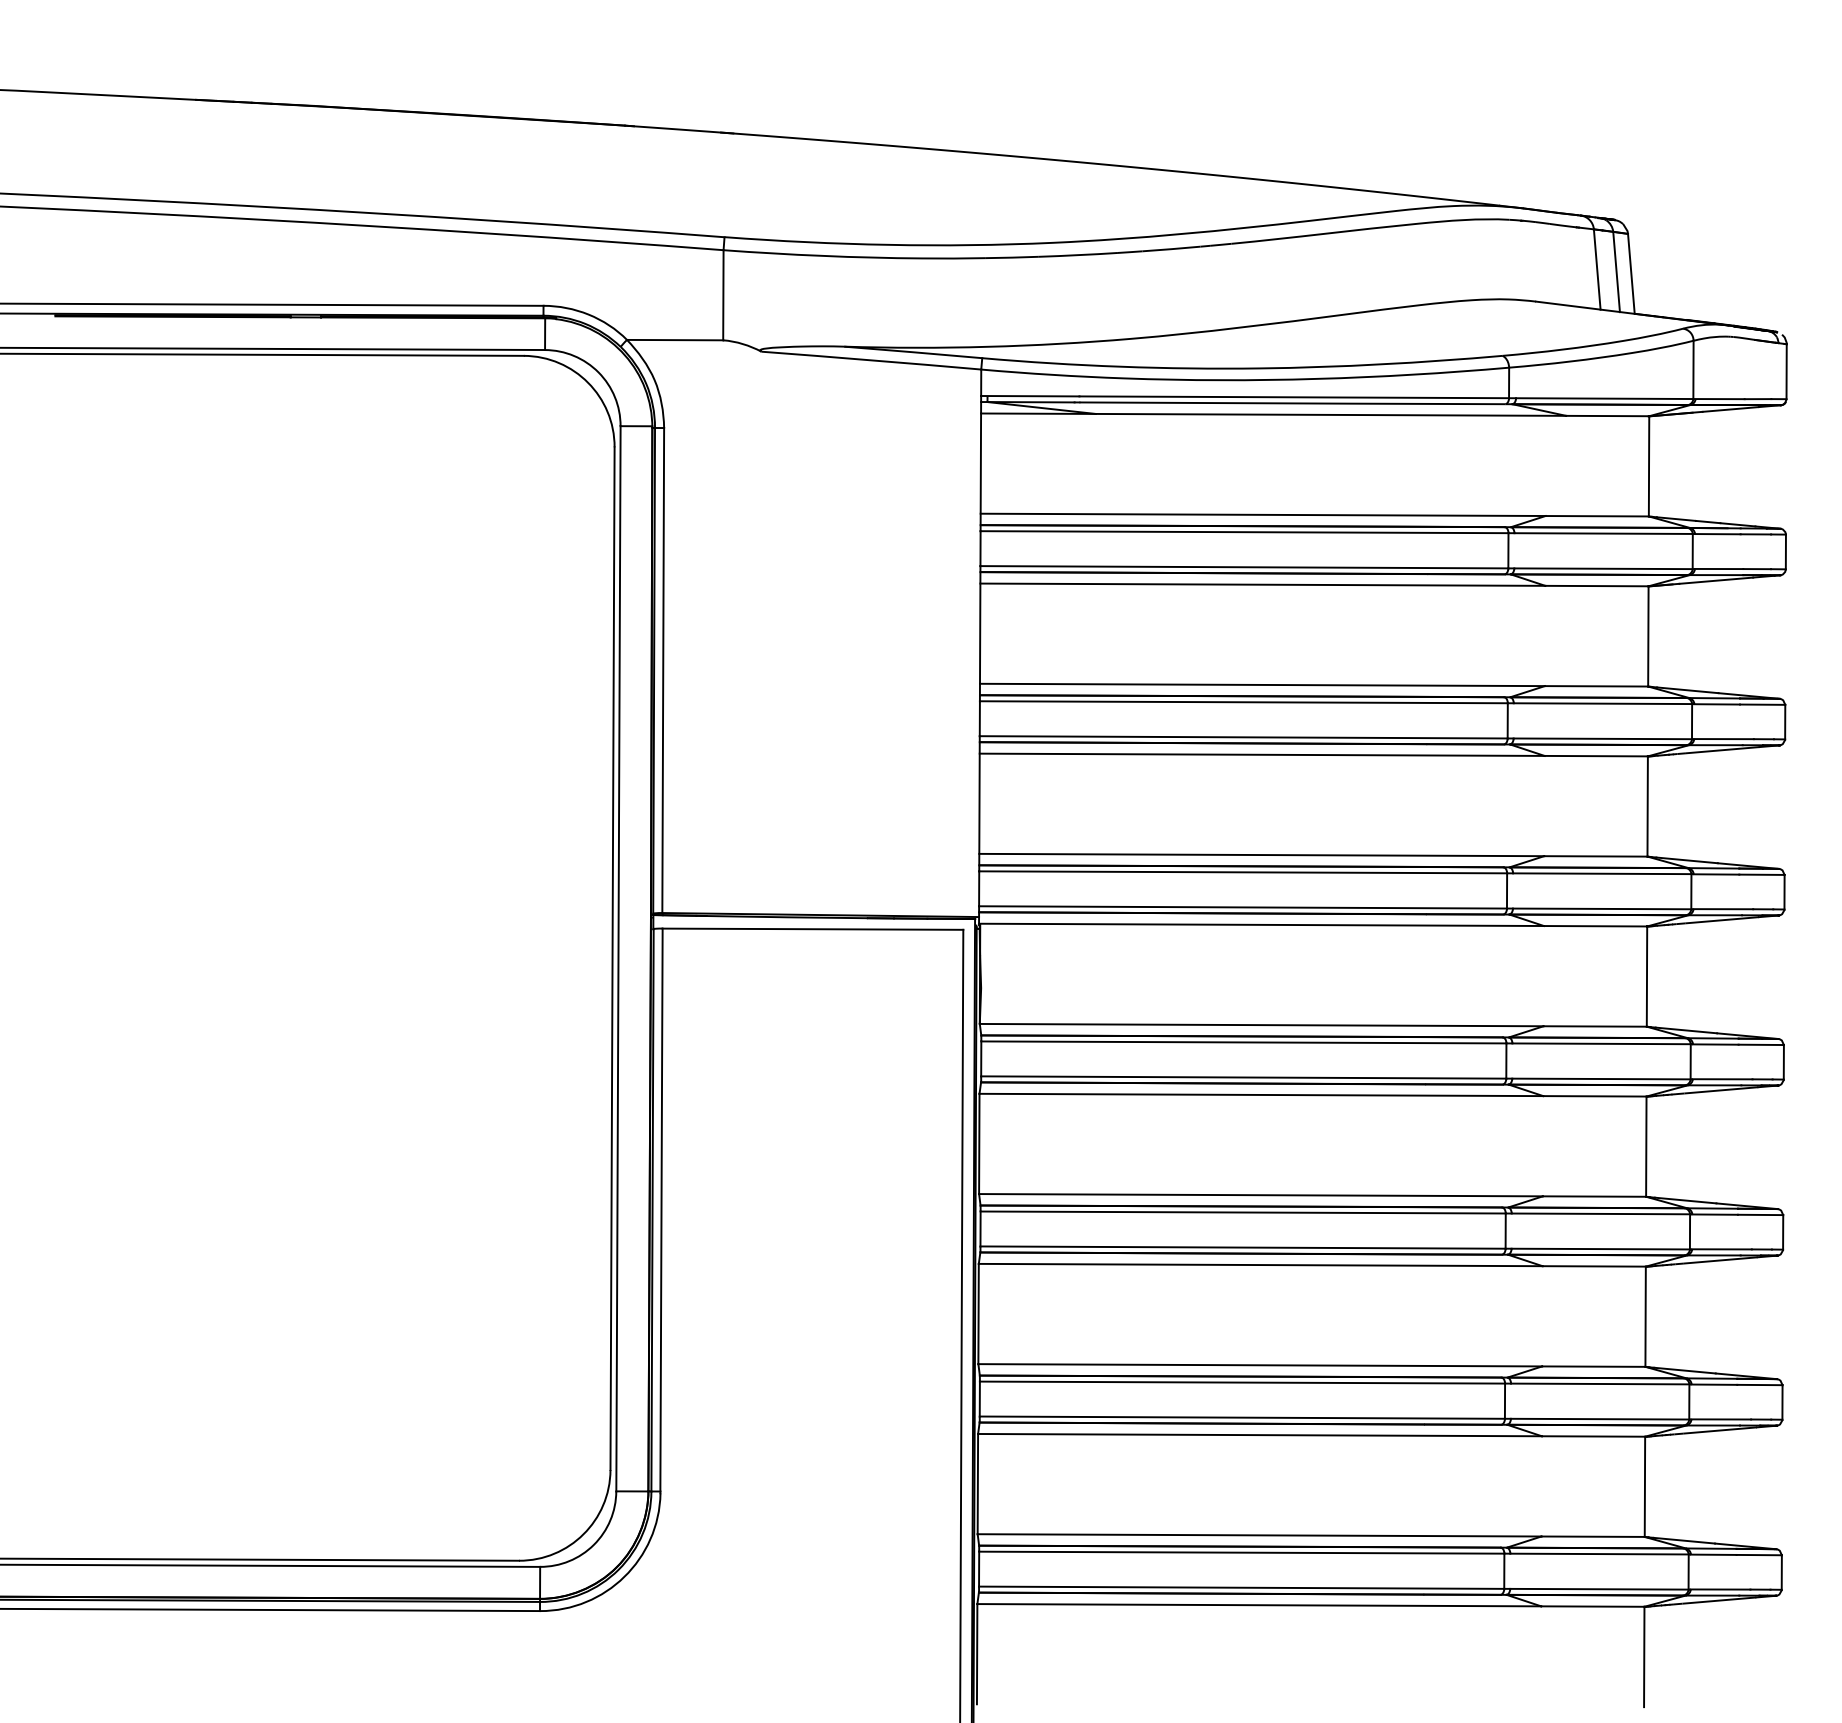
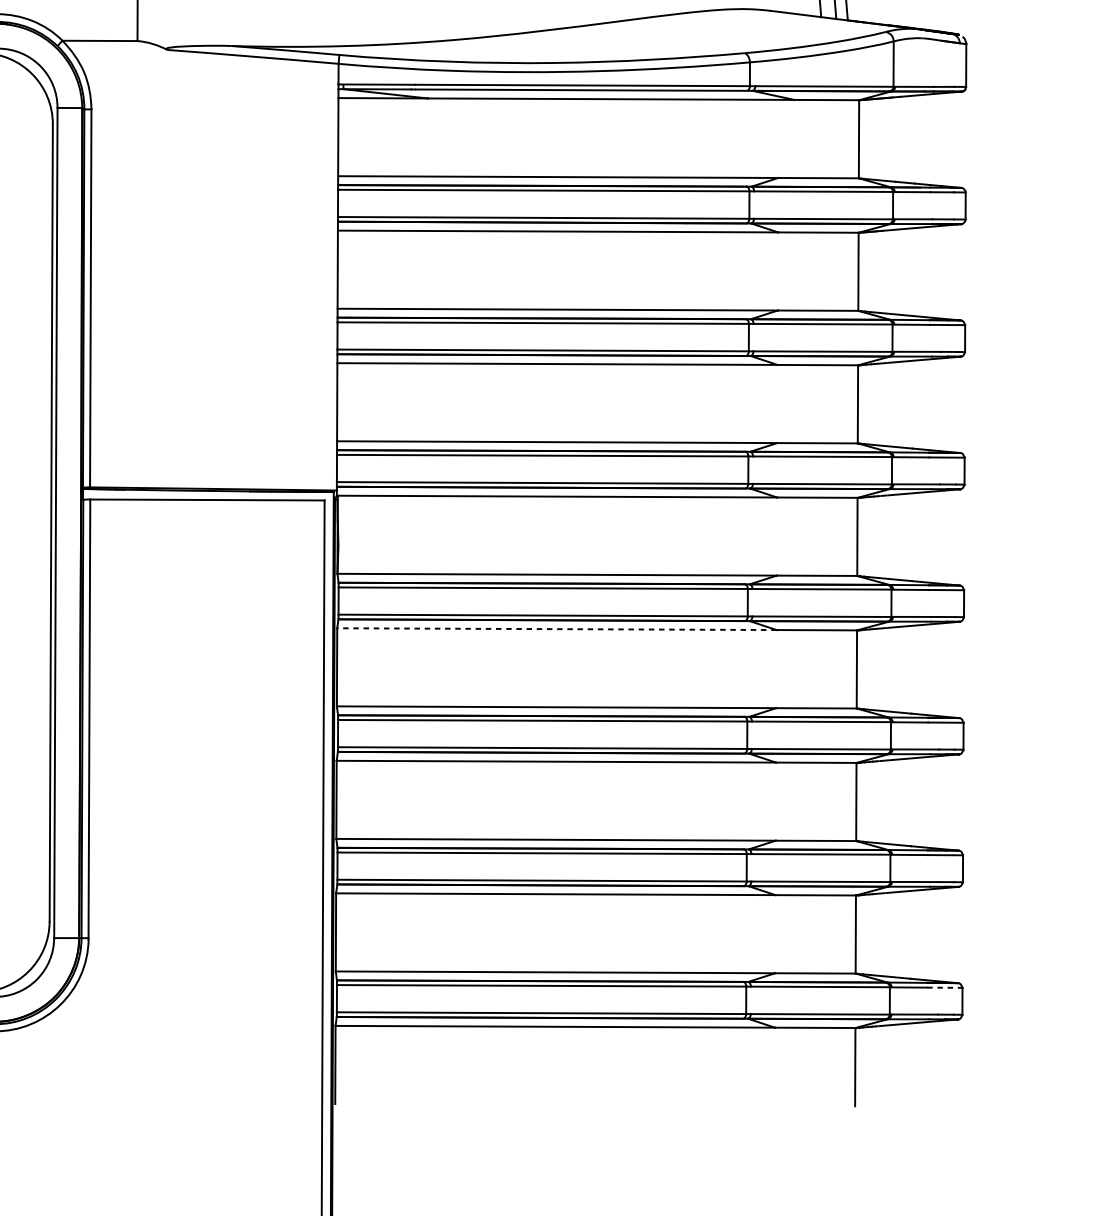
line: (1261, 1094) -> (556, 628), solid -> dashed
line: (1759, 1555) -> (945, 988), solid -> dashed

